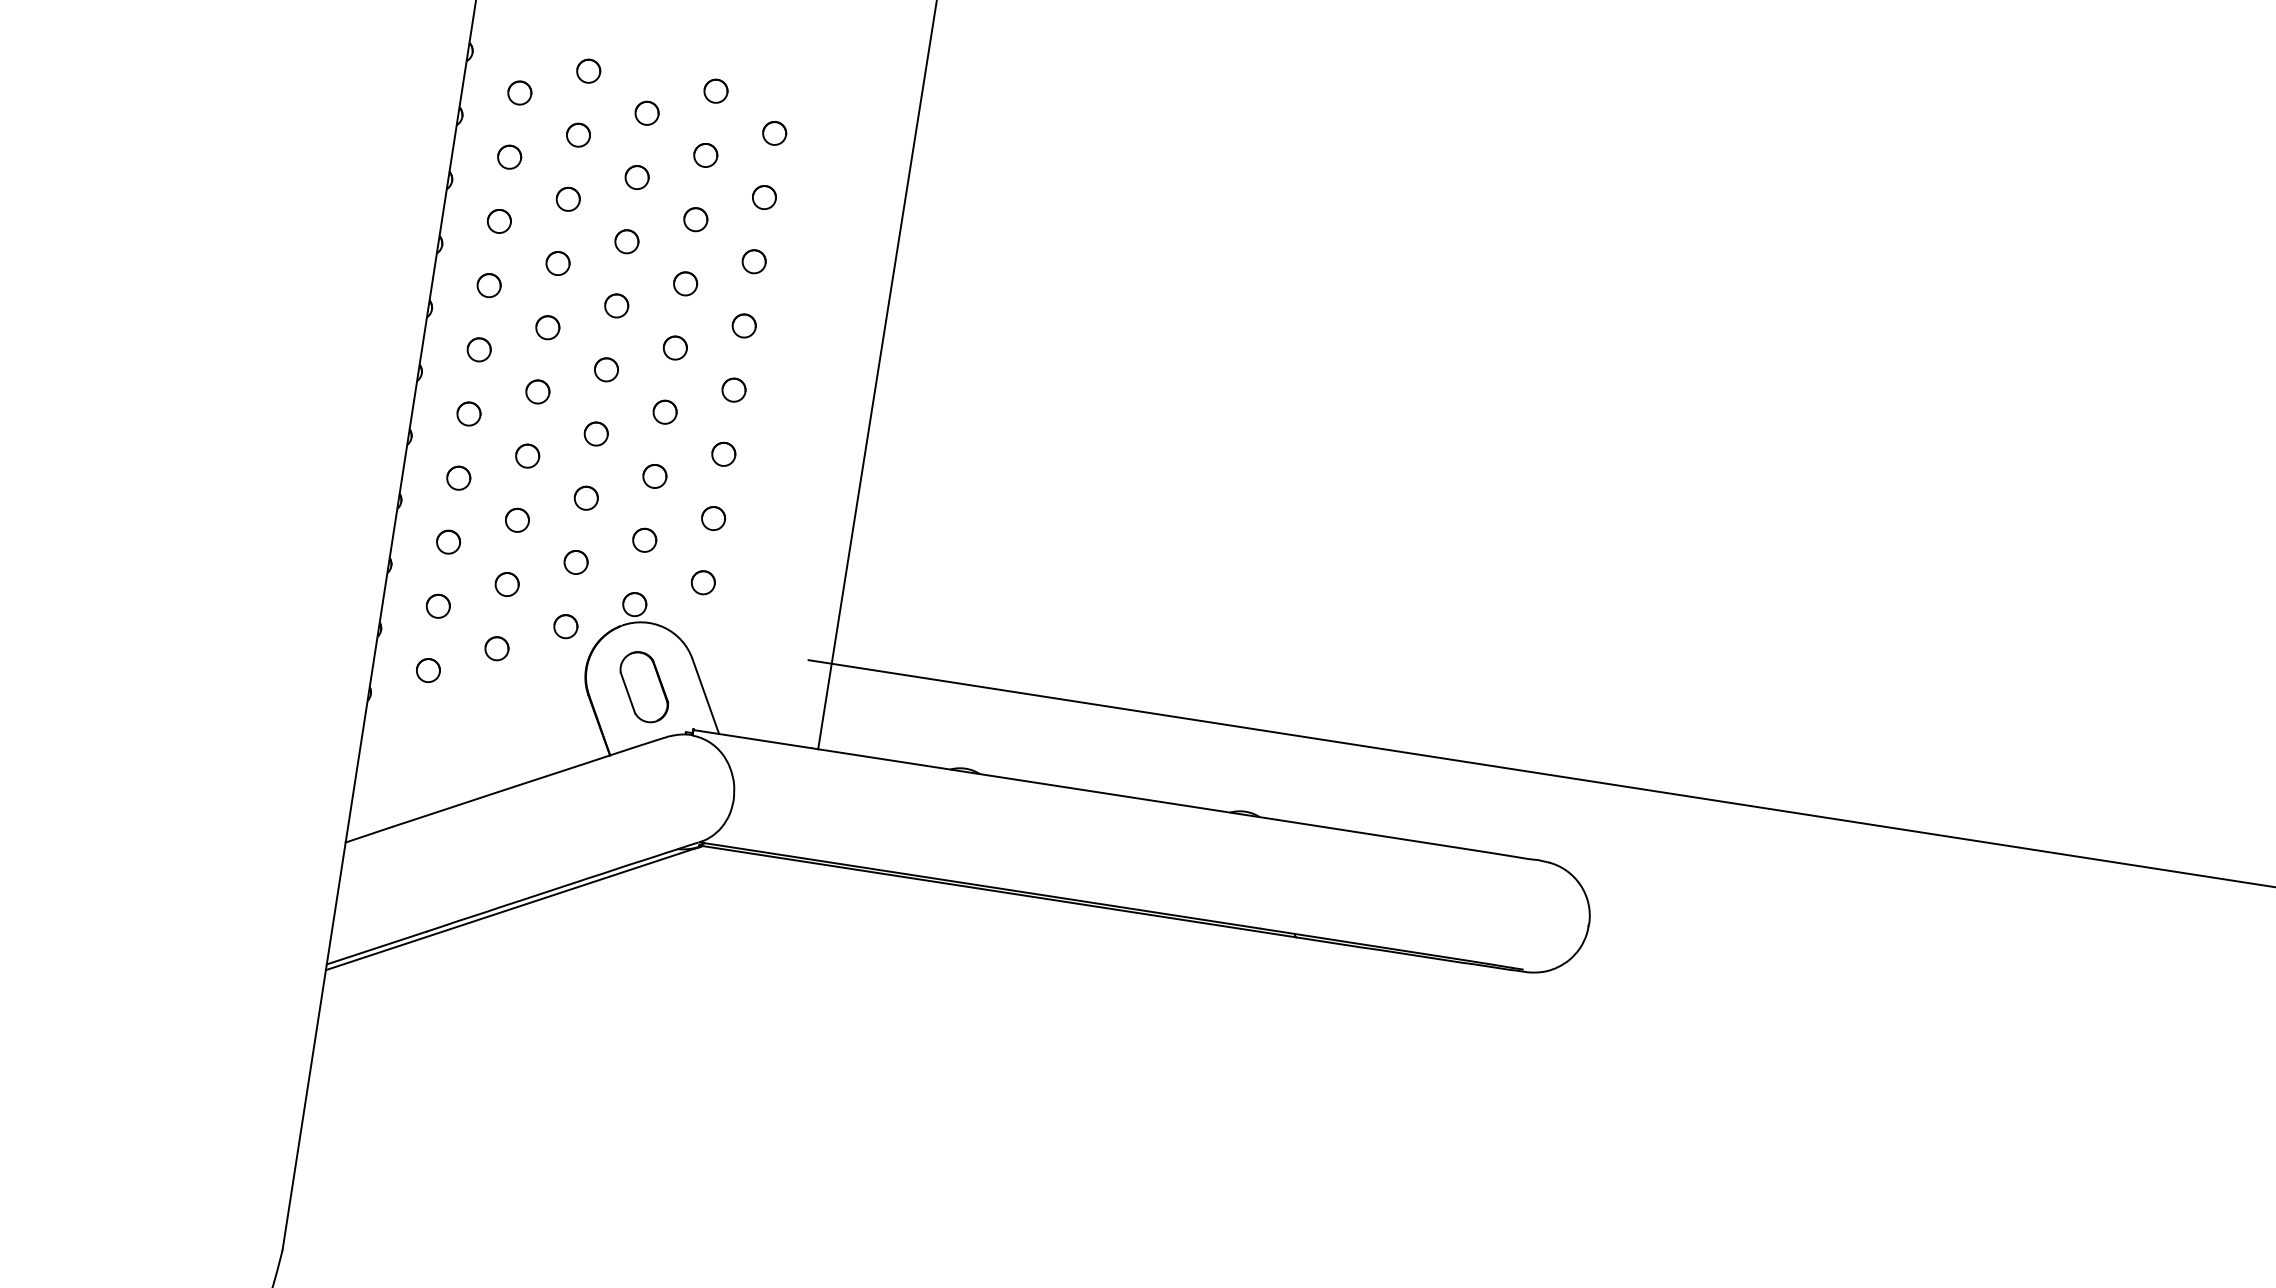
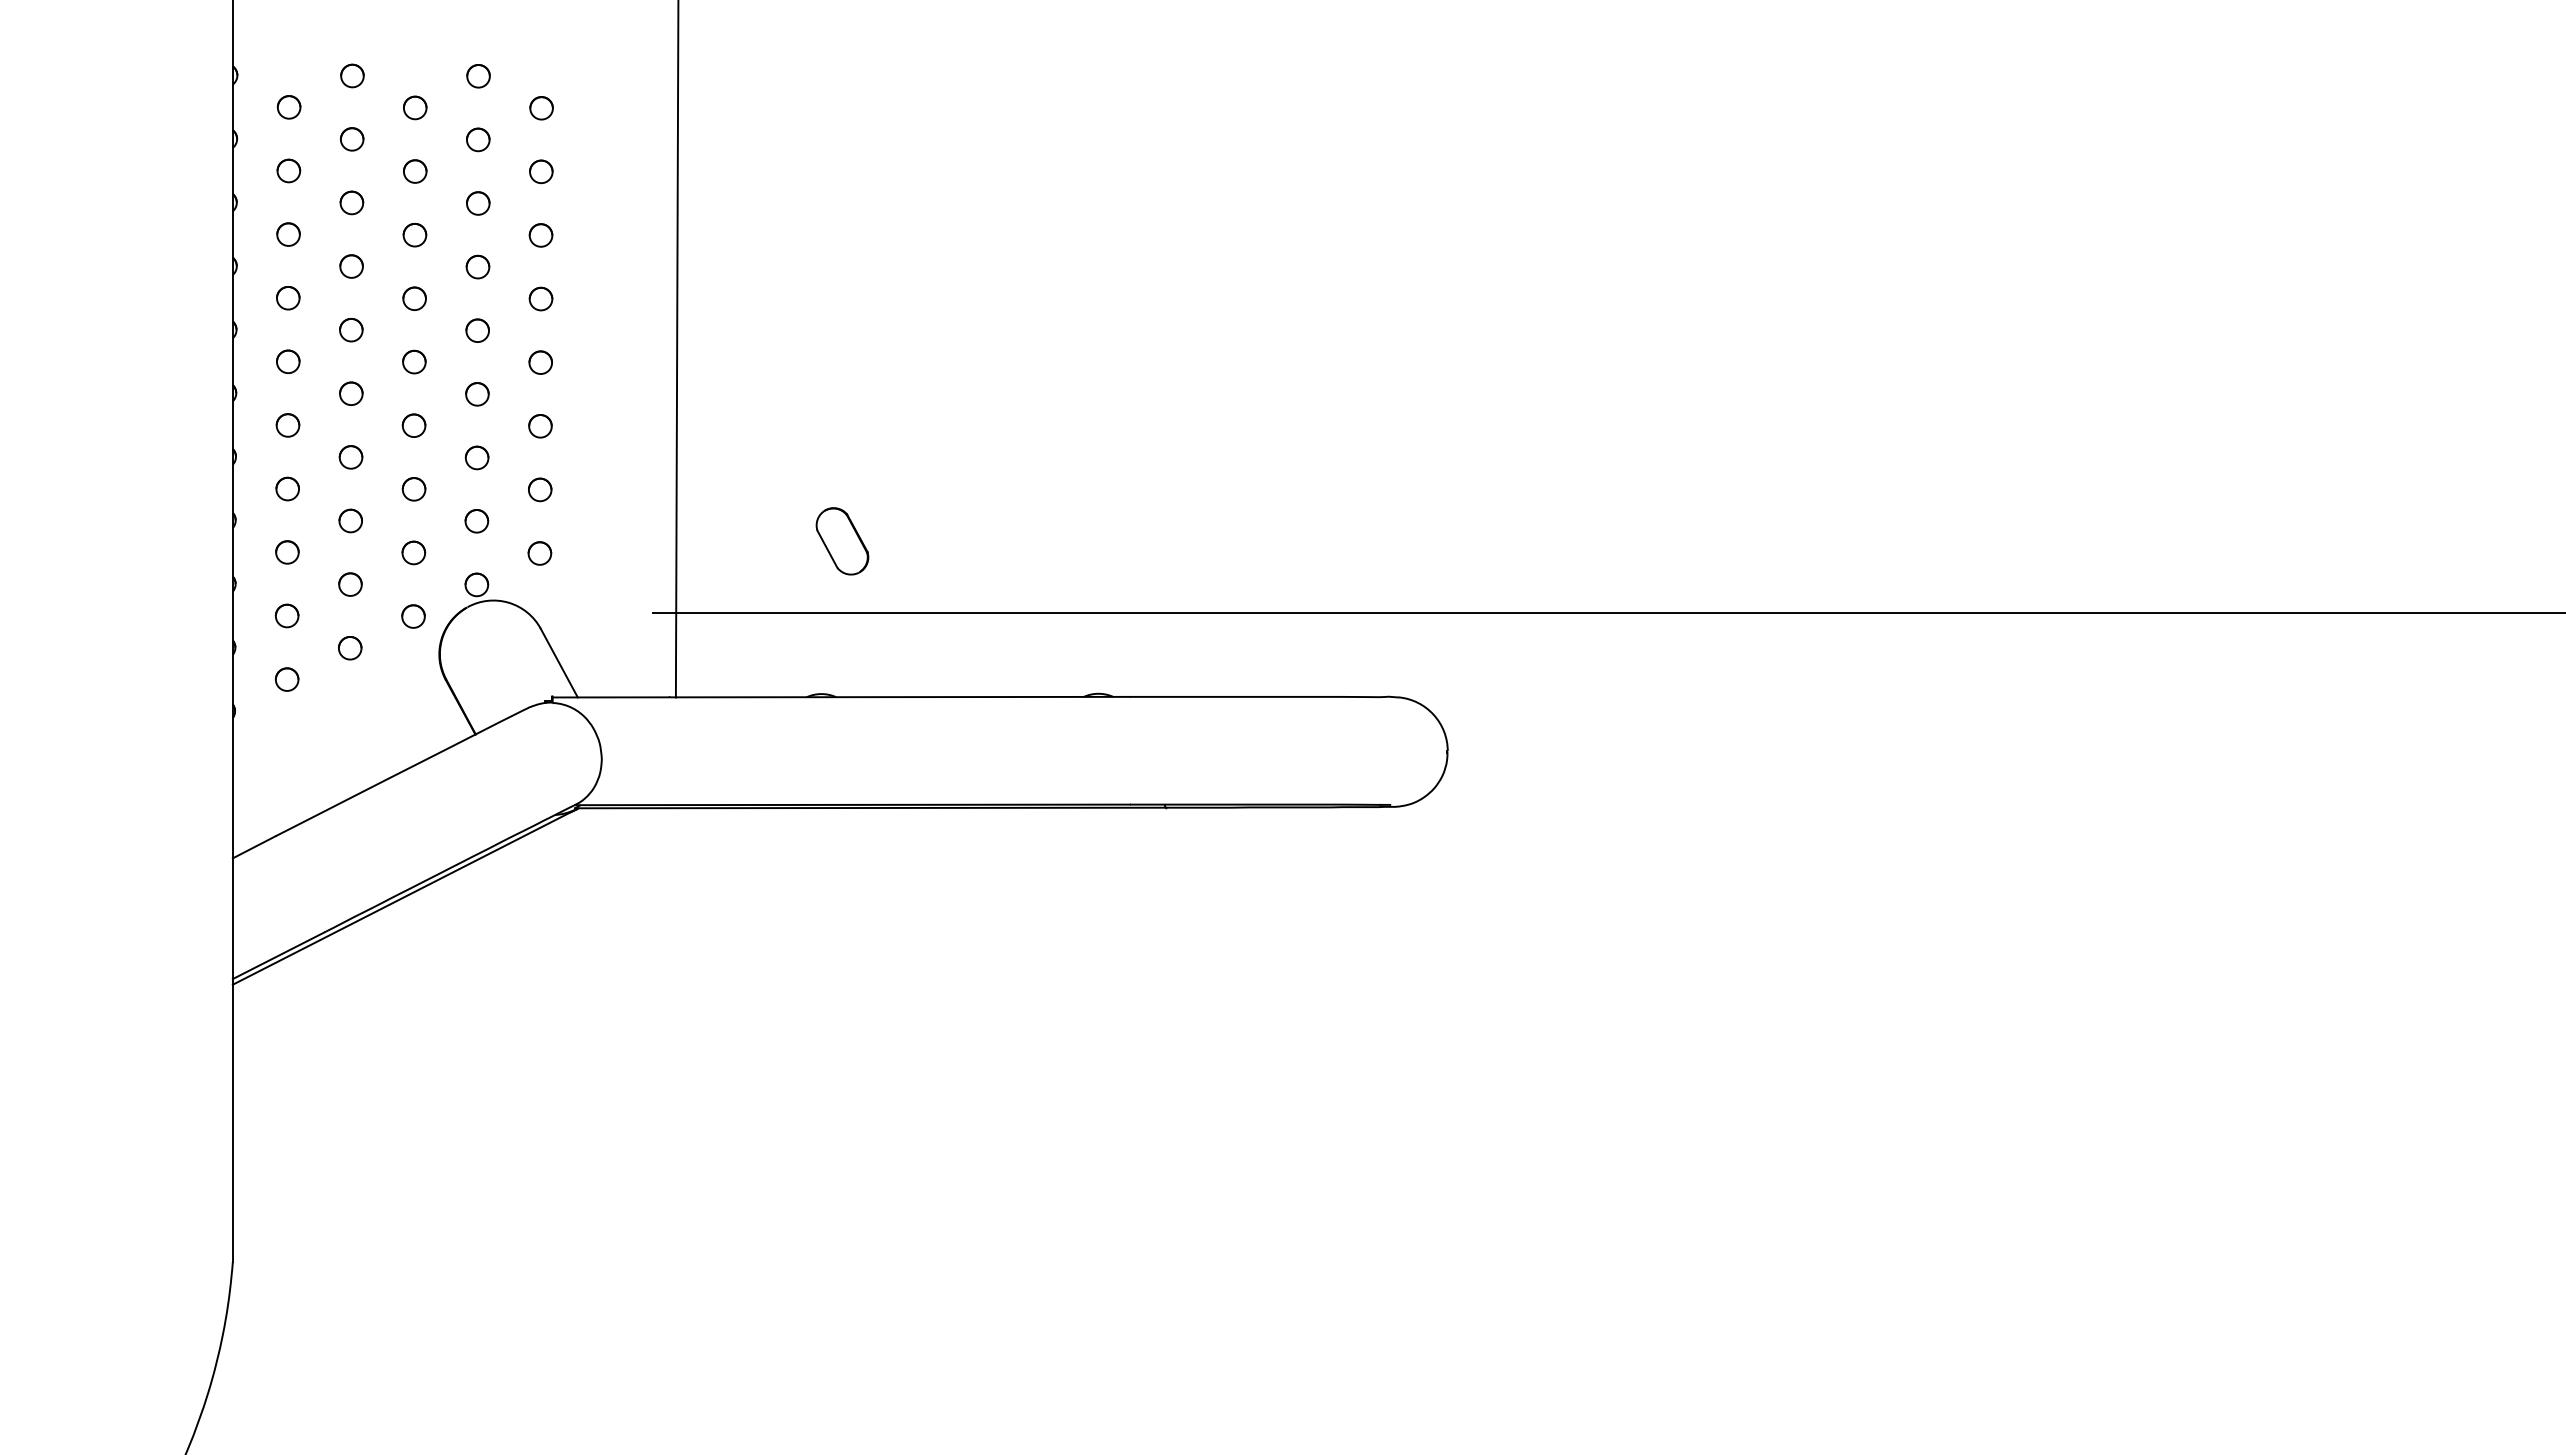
part: (644, 687) -> (842, 541), moved

